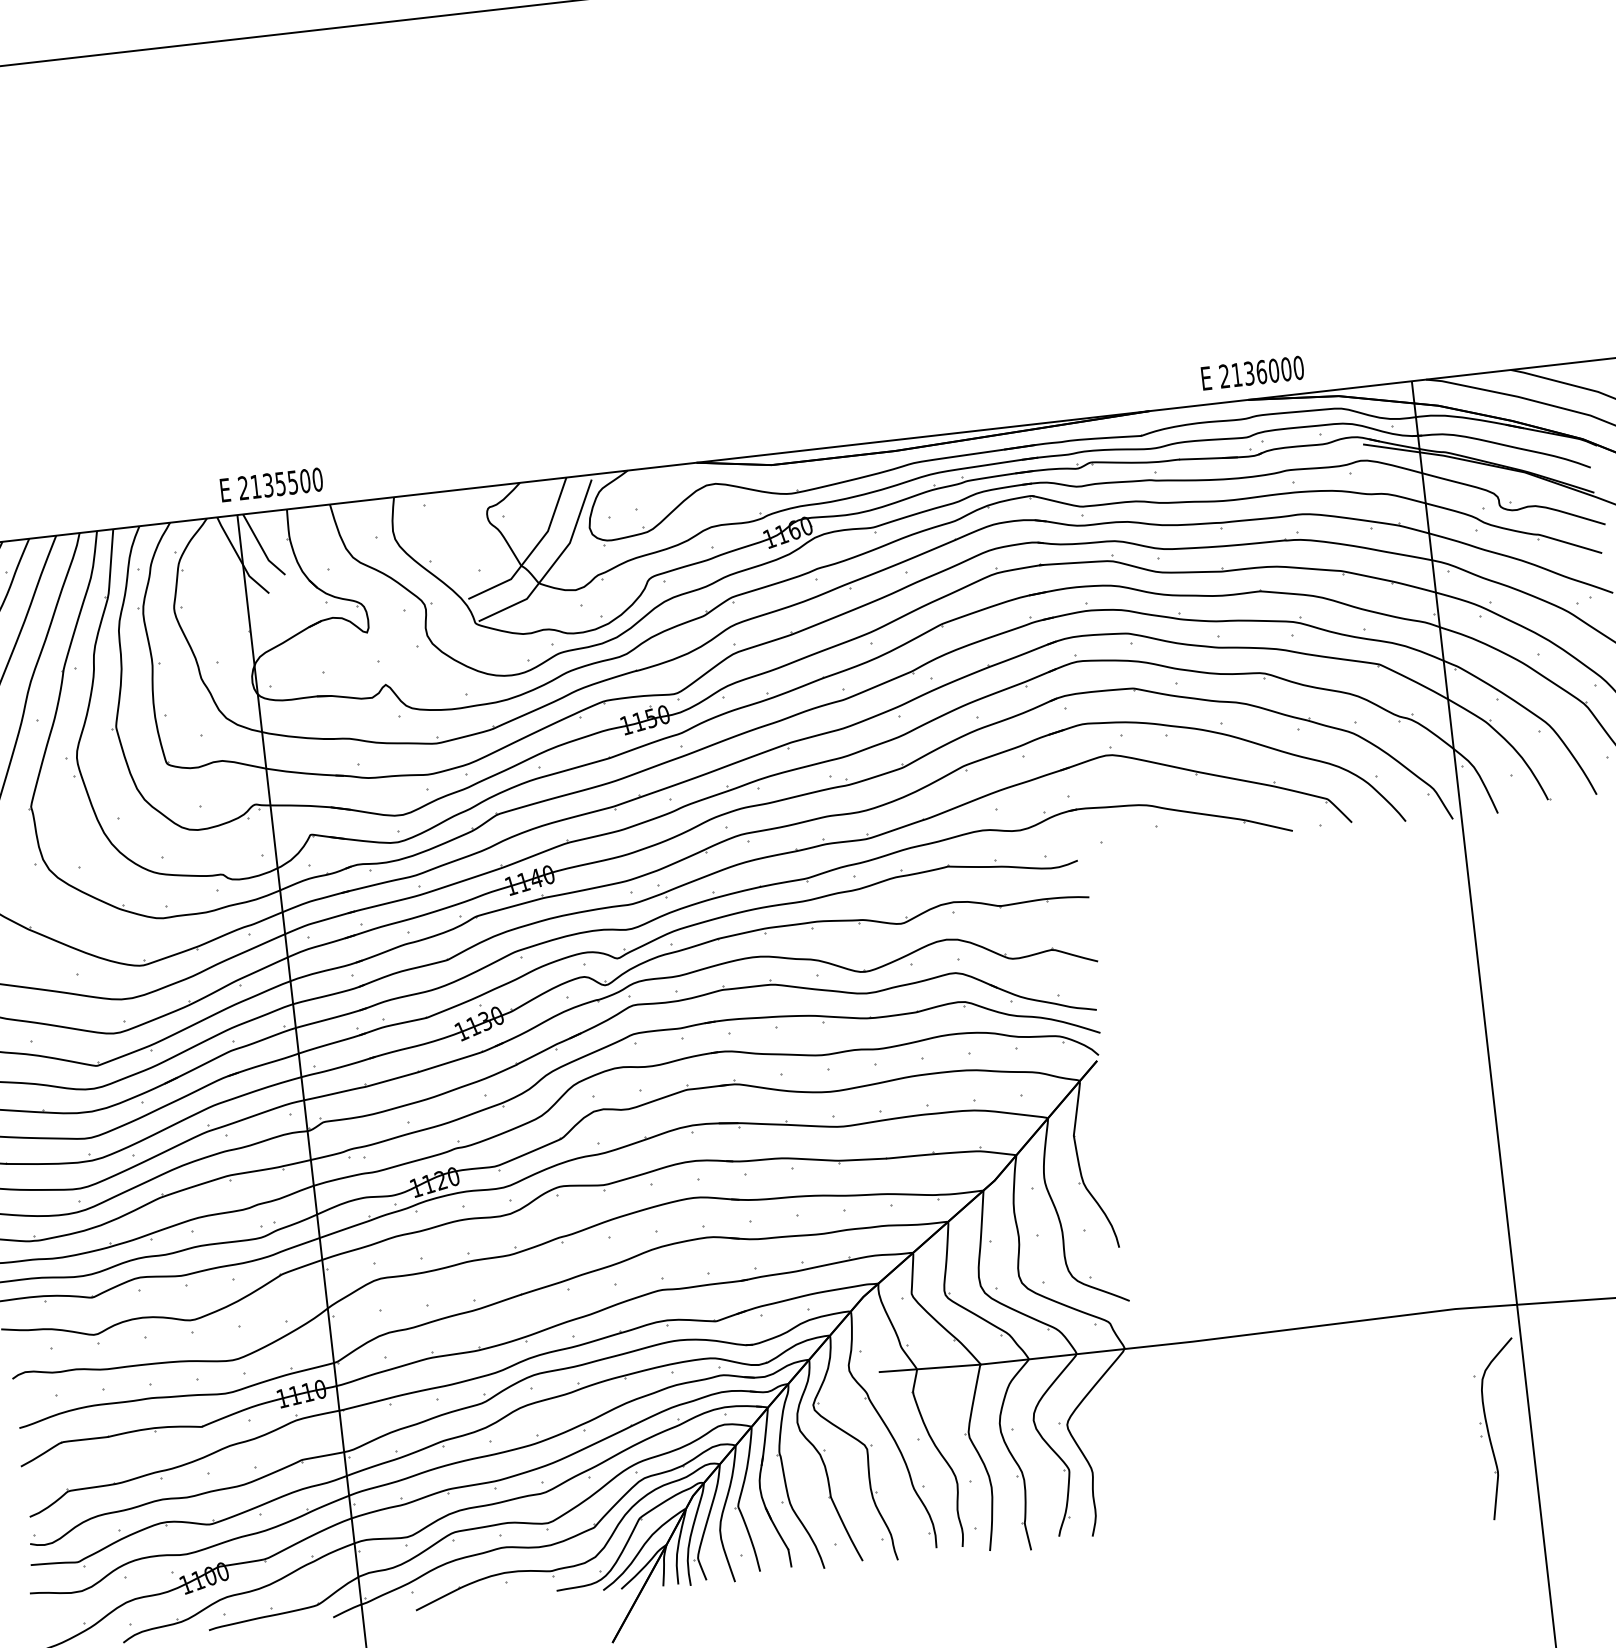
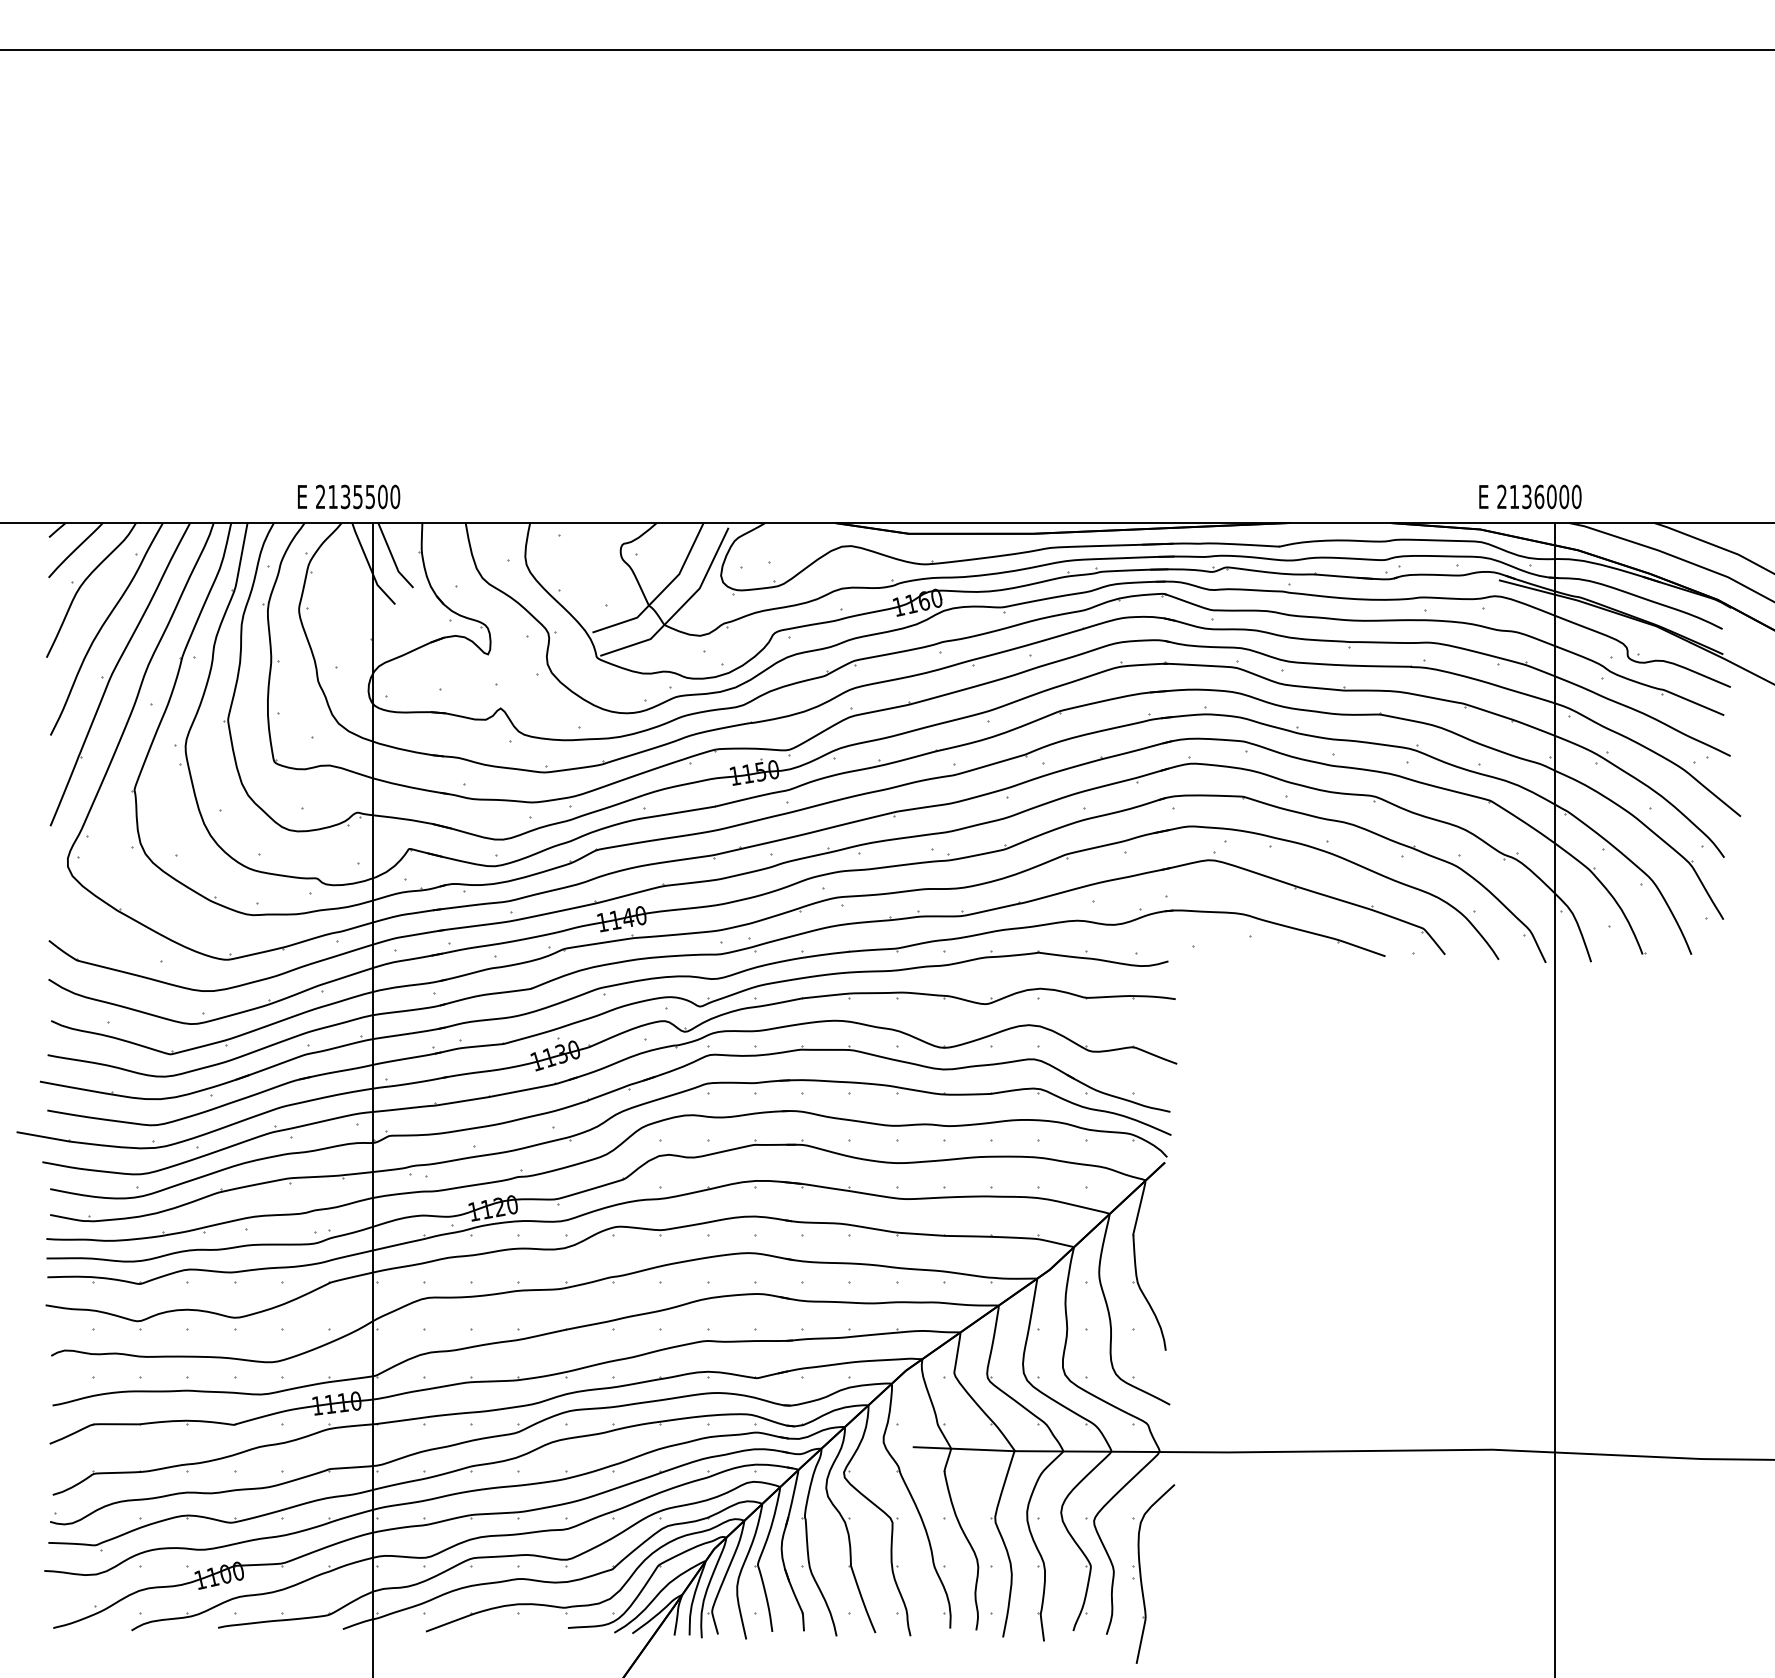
text: (1252, 372) -> (1530, 496), moved
text: (272, 484) -> (349, 496), moved
part: (1488, 1429) -> (1141, 1573), moved

